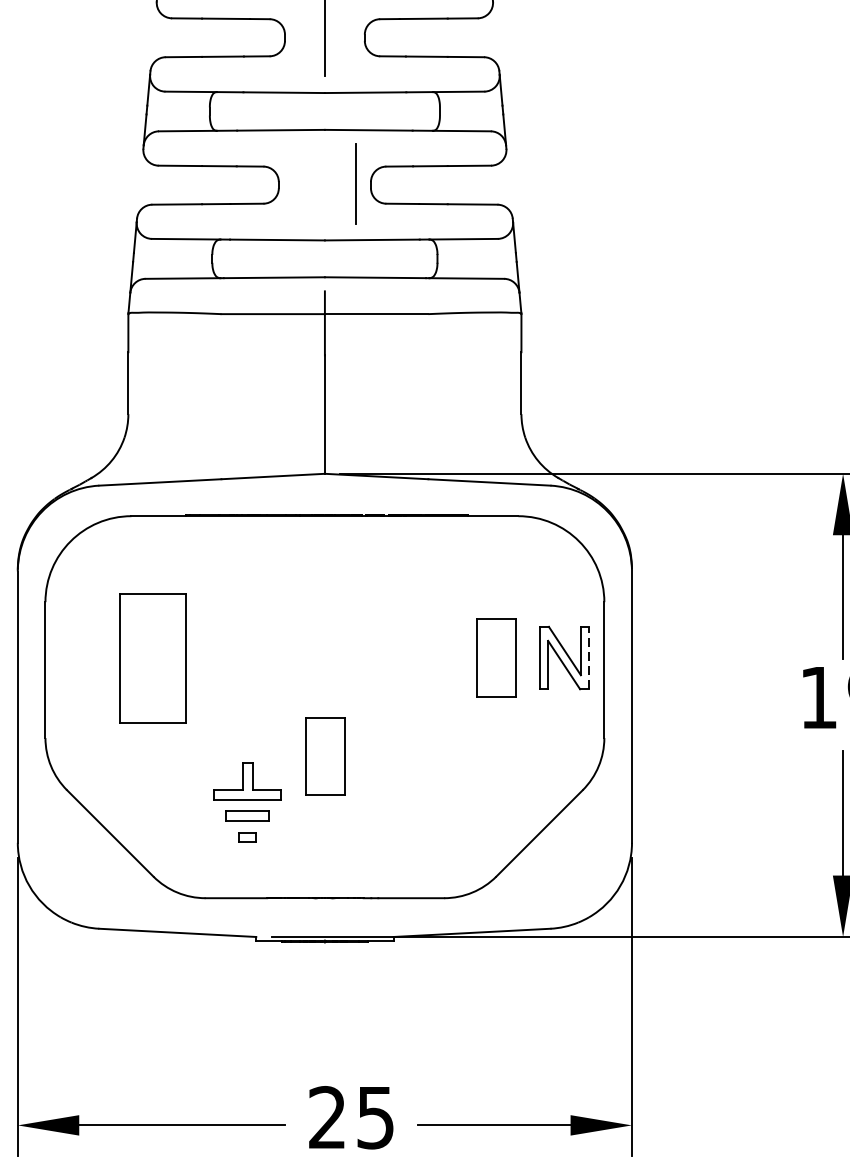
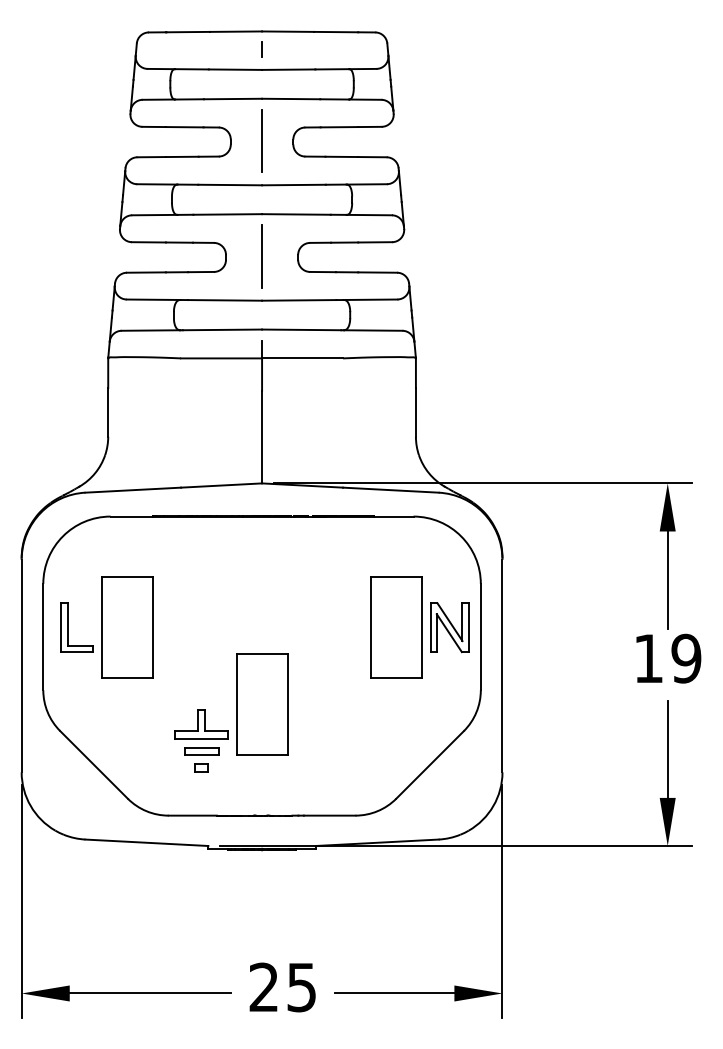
line: (354, 183) -> (261, 256), moved
part: (77, 657) -> (68, 627), added
part: (496, 657) -> (396, 627), size x1.67
line: (588, 657) -> (468, 627), dashed -> solid
part: (325, 756) -> (262, 704), size x1.67

